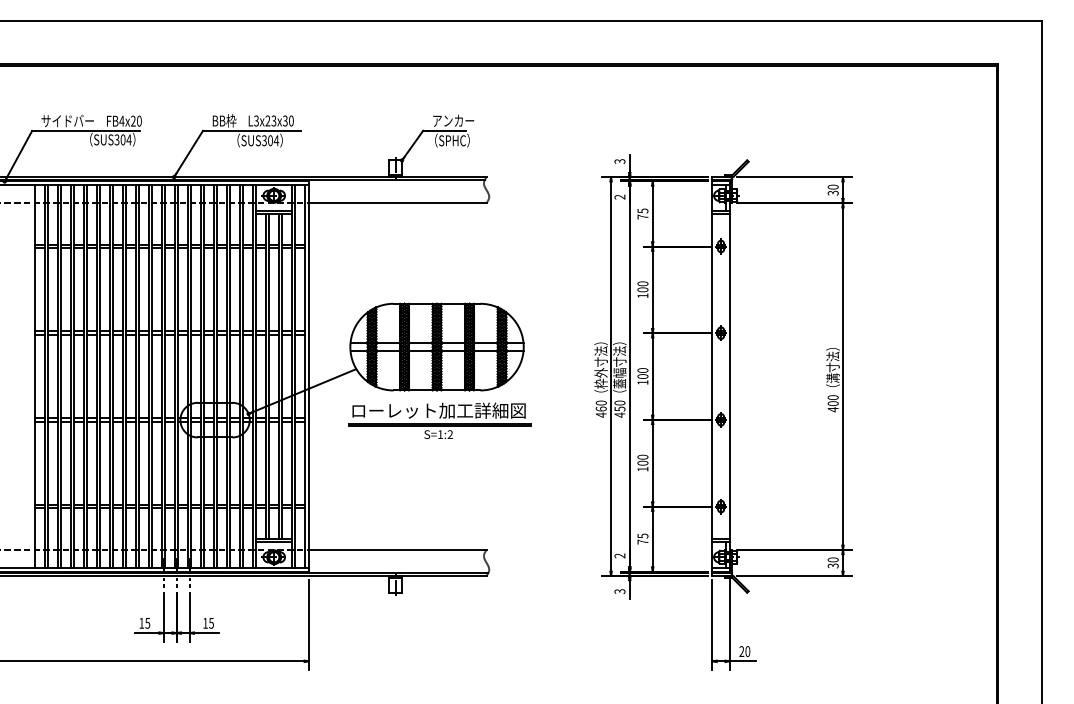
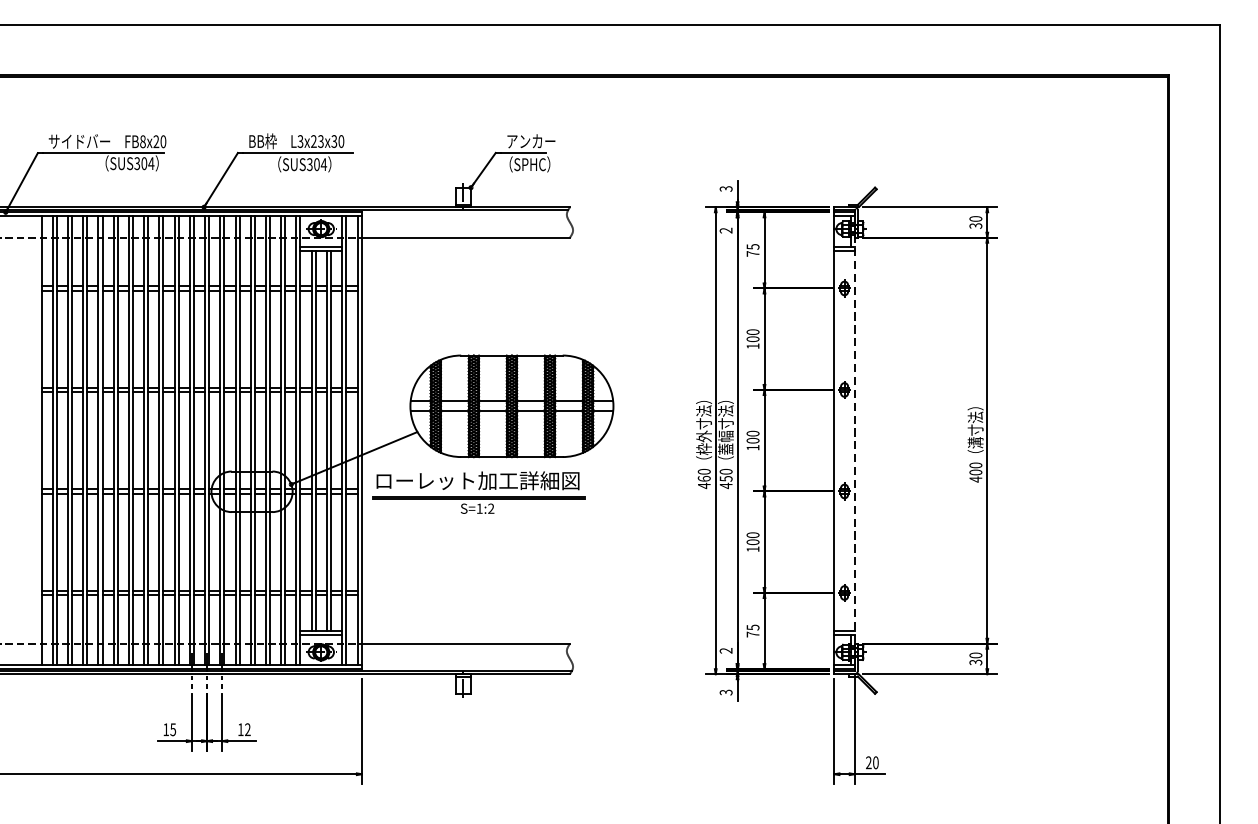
text: (121, 120) -> (142, 140), FB4x20 -> FB8x20
line: (729, 376) -> (854, 440), solid -> dashed
part: (439, 420) -> (478, 492), moved
text: (211, 622) -> (247, 728), 15 -> 12

